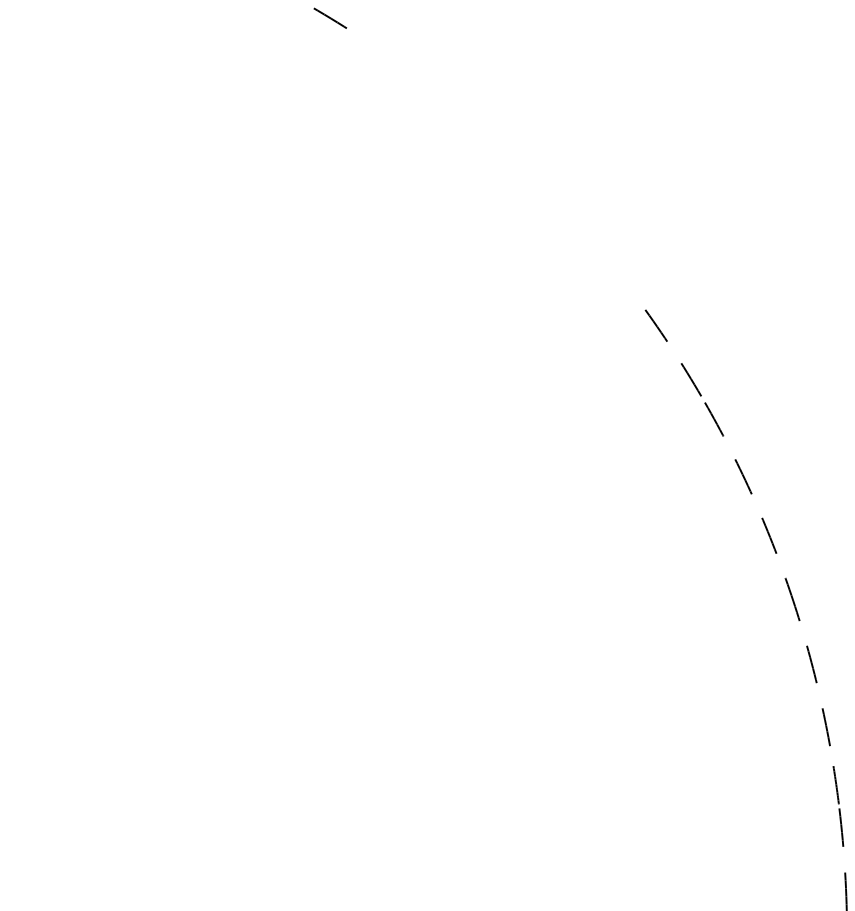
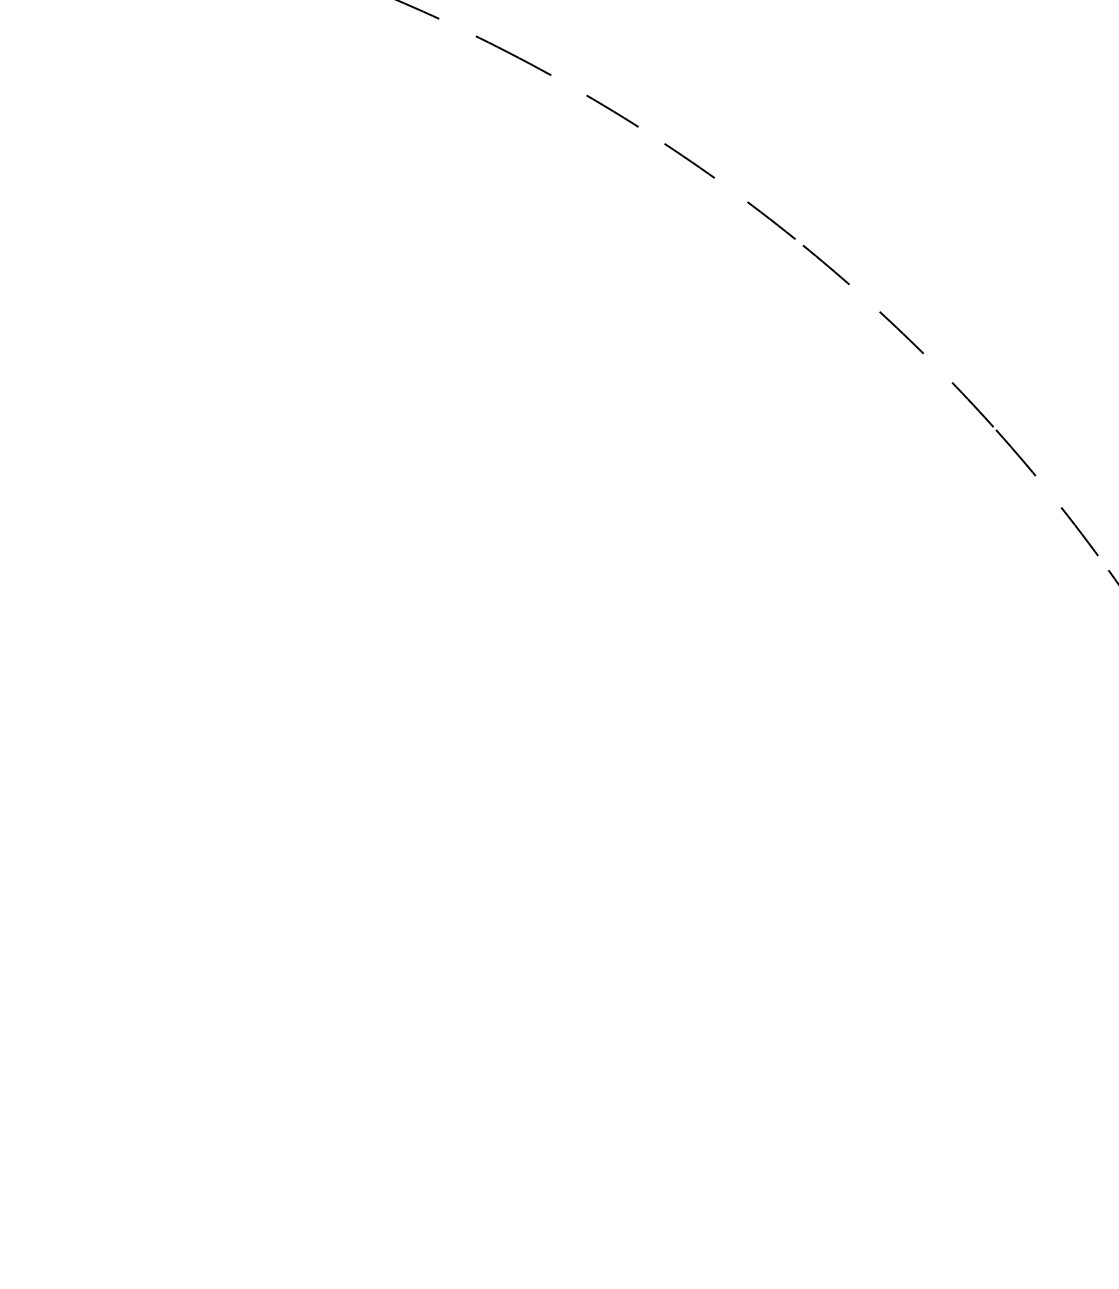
part: (512, 158) -> (899, 331), added

